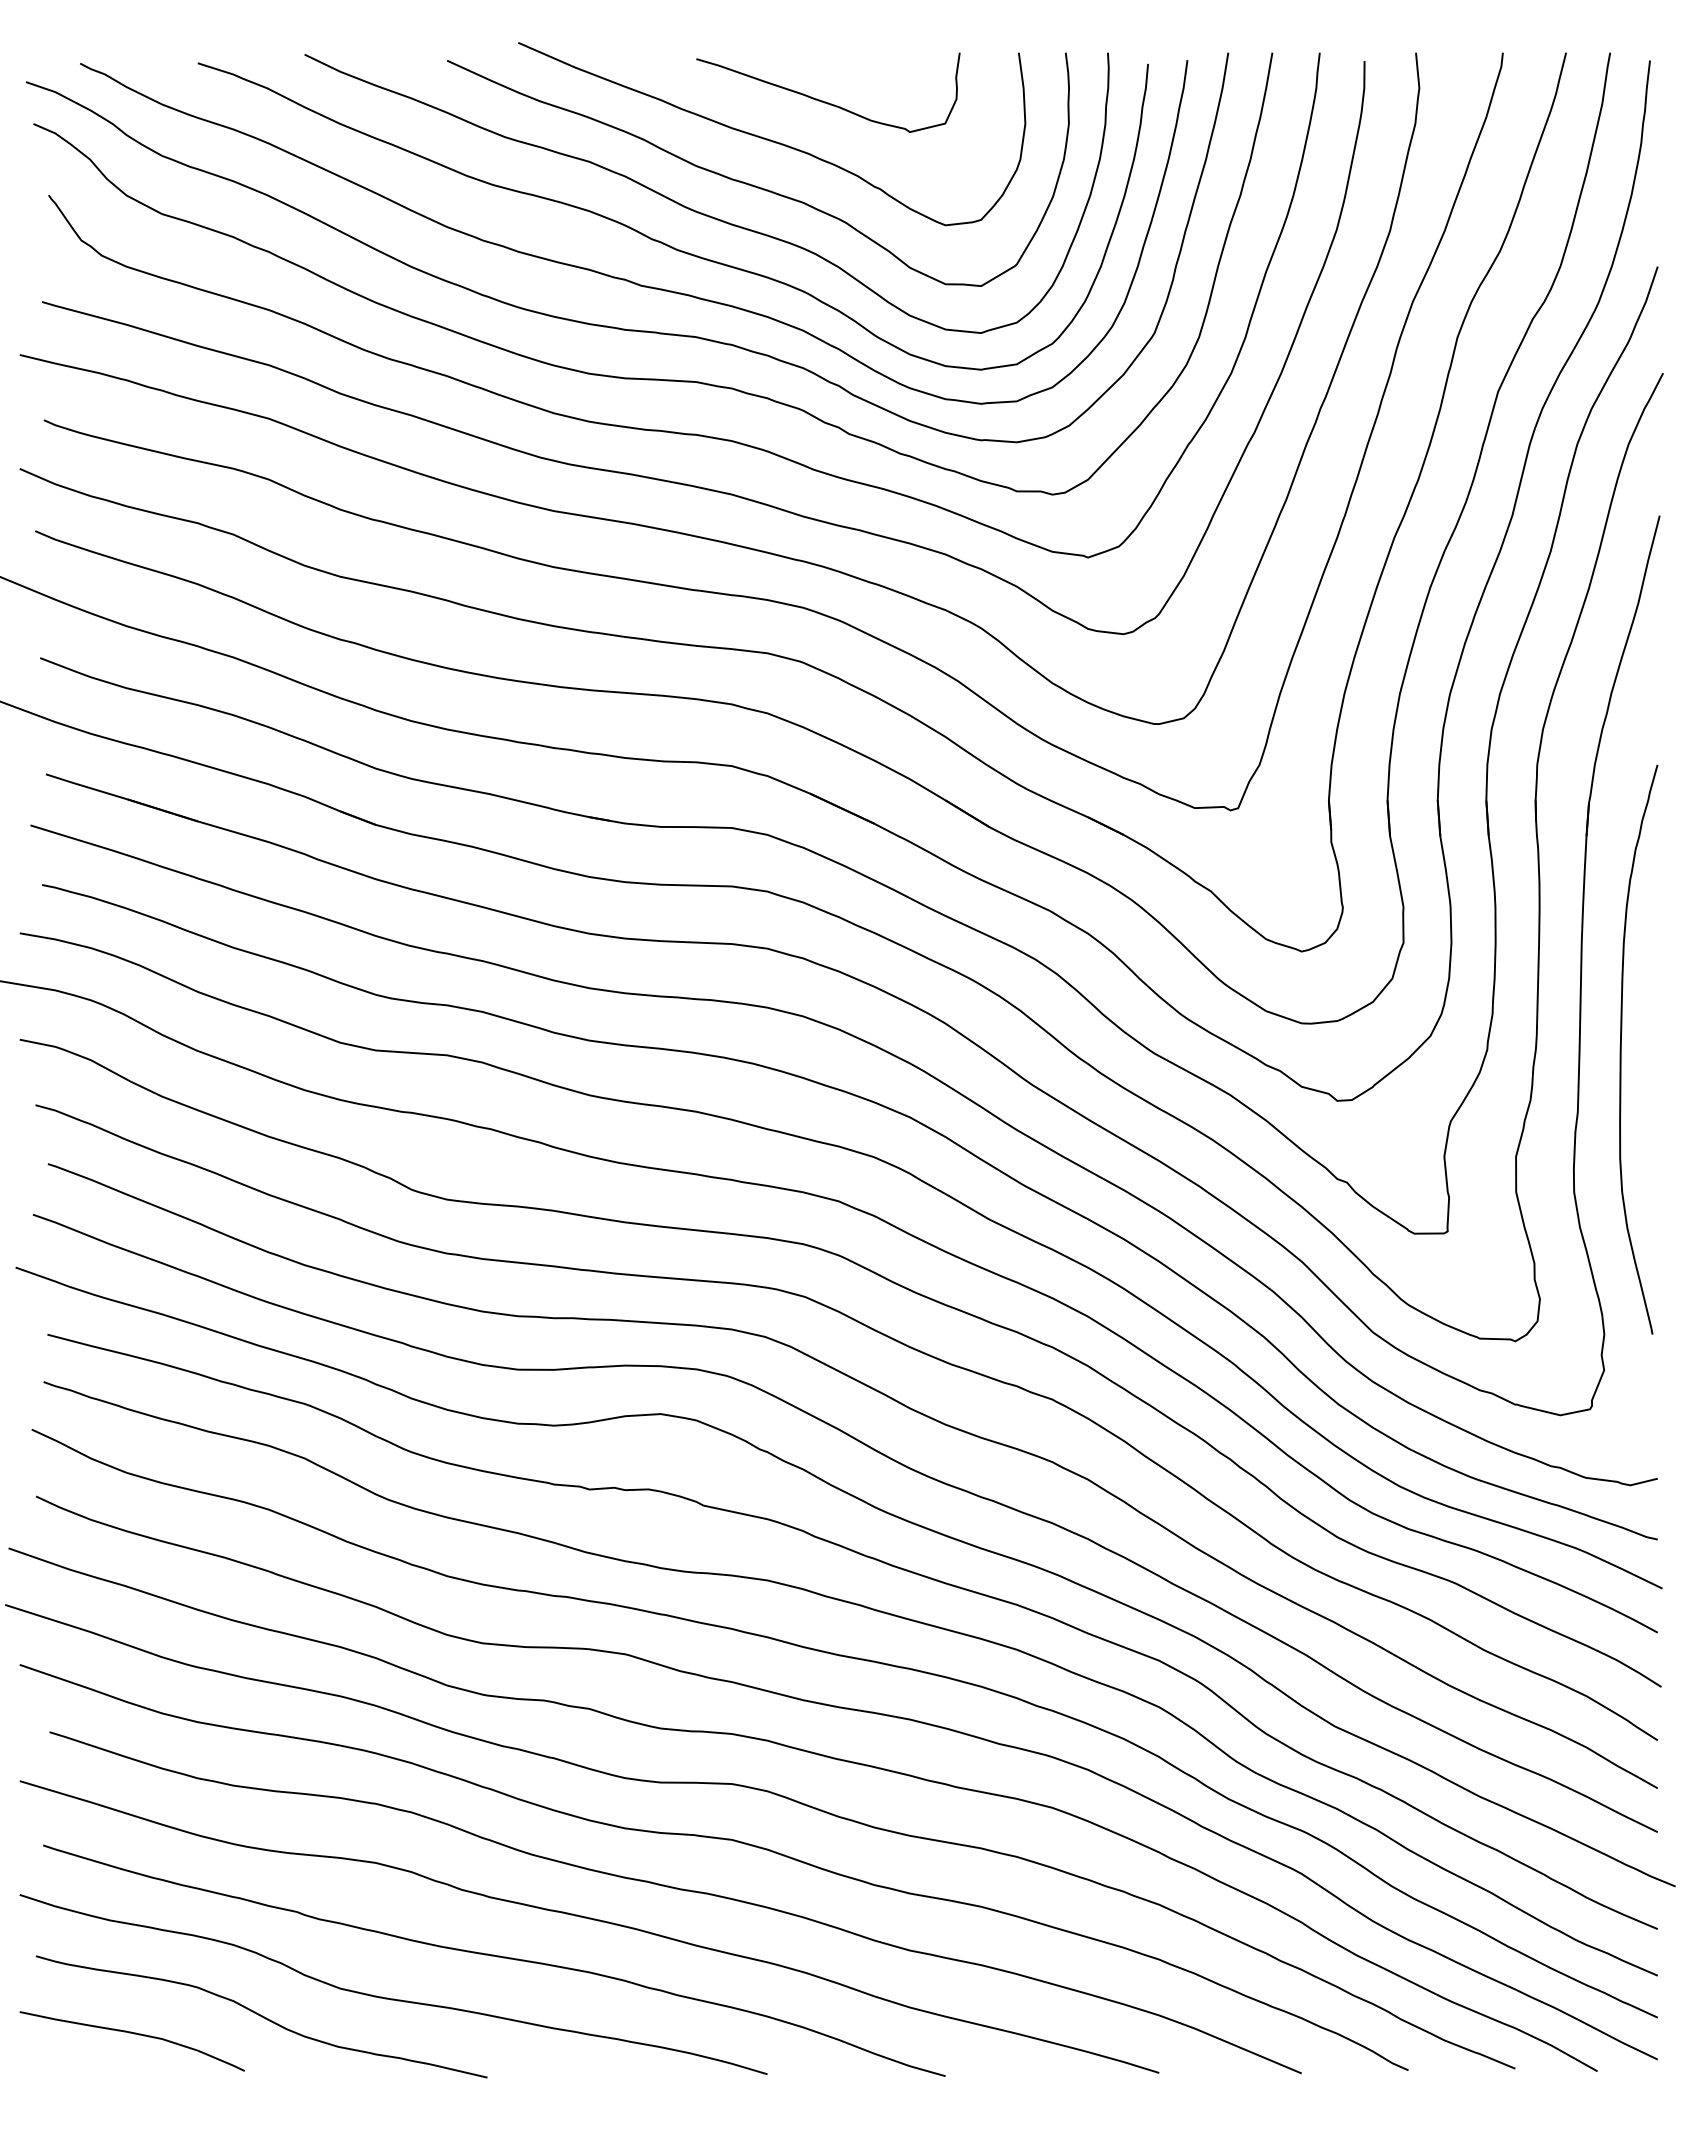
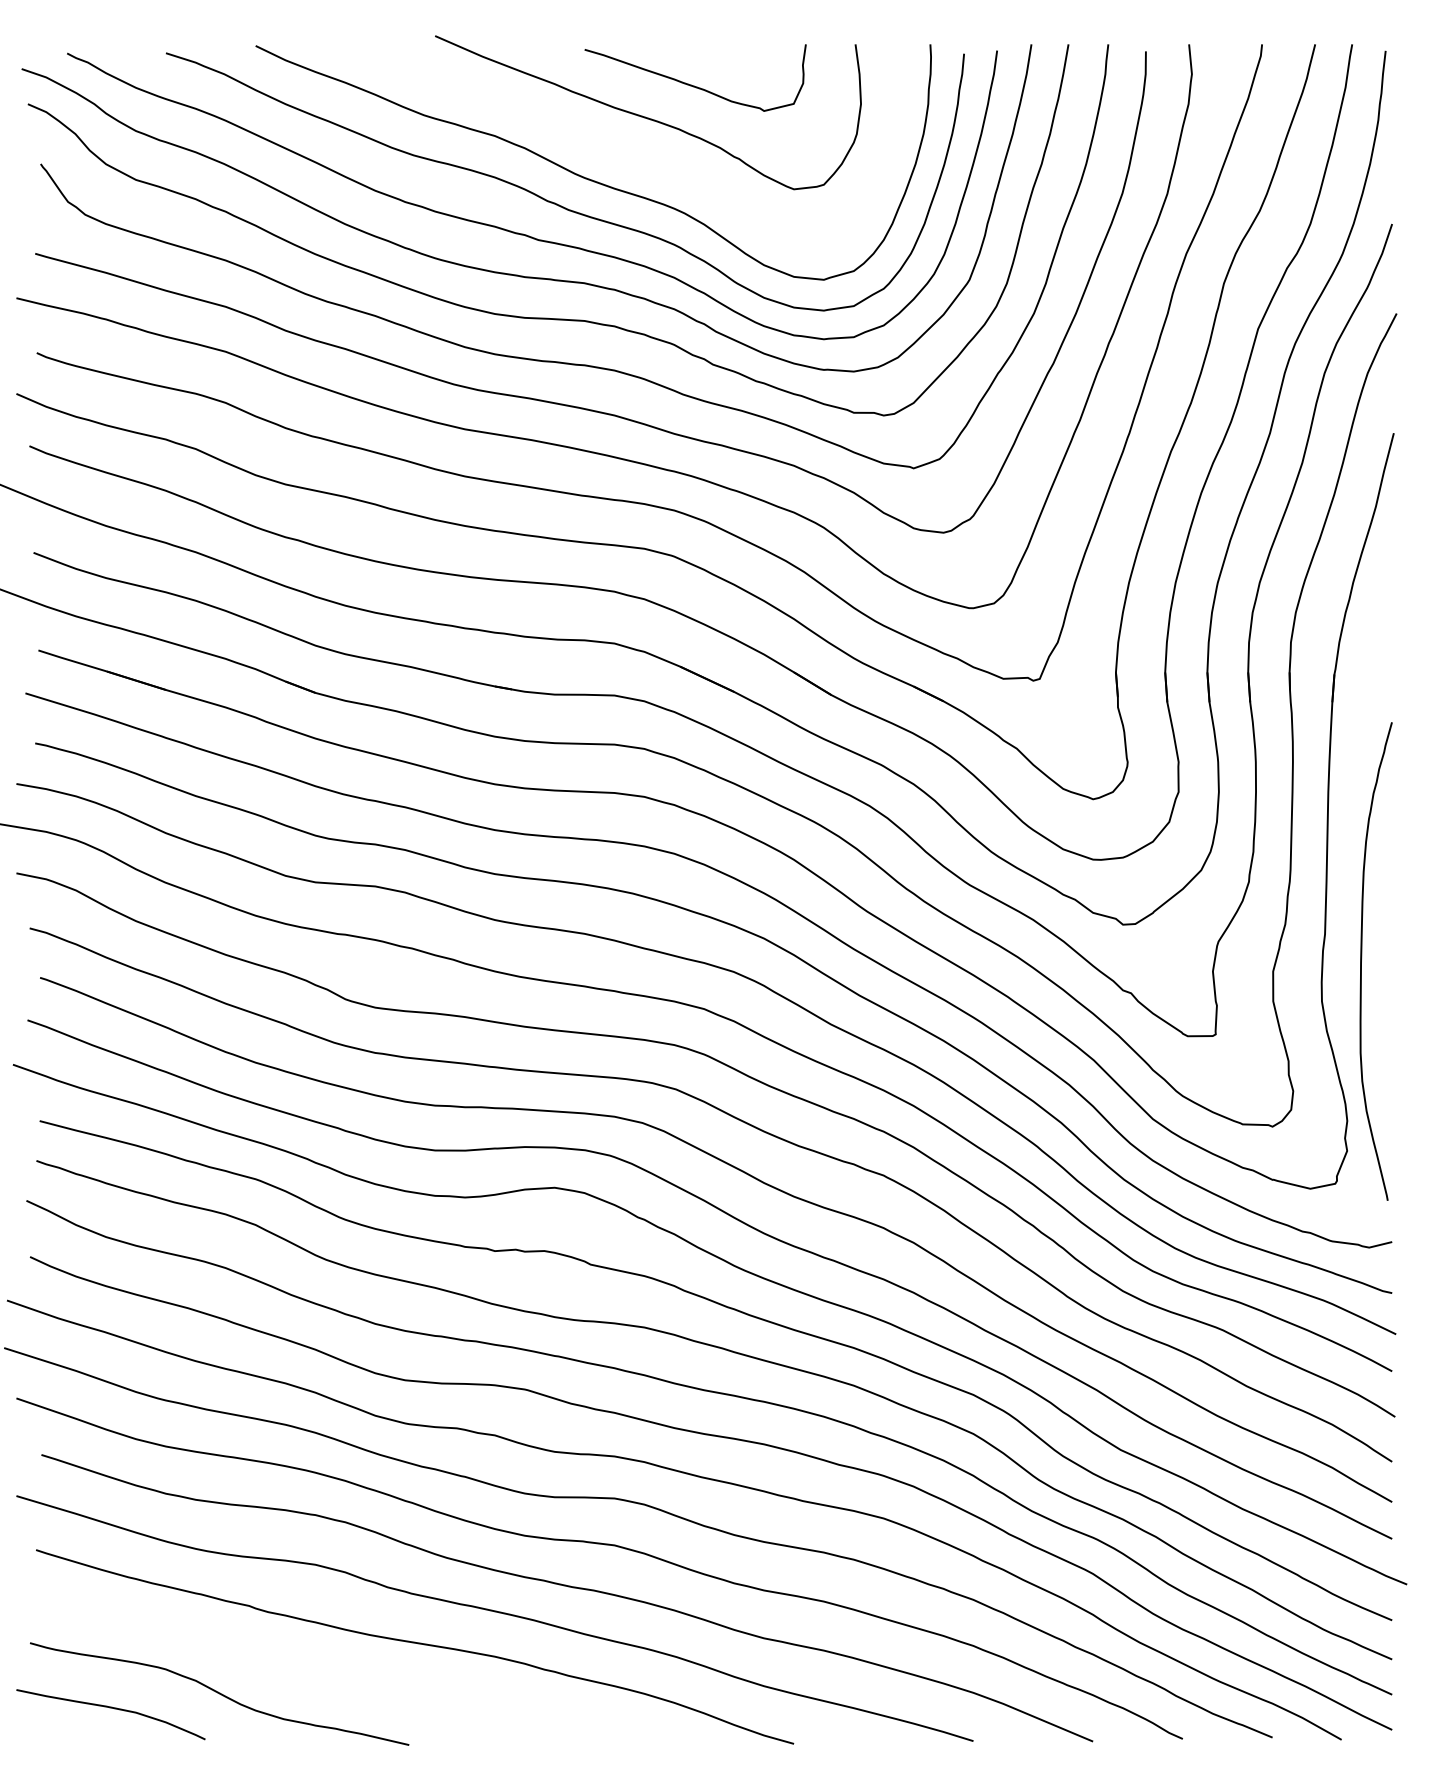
curve: (752, 184) -> (631, 155), removed
curve: (1621, 1049) -> (1361, 961), moved
curve: (393, 1998) -> (330, 1678), removed

